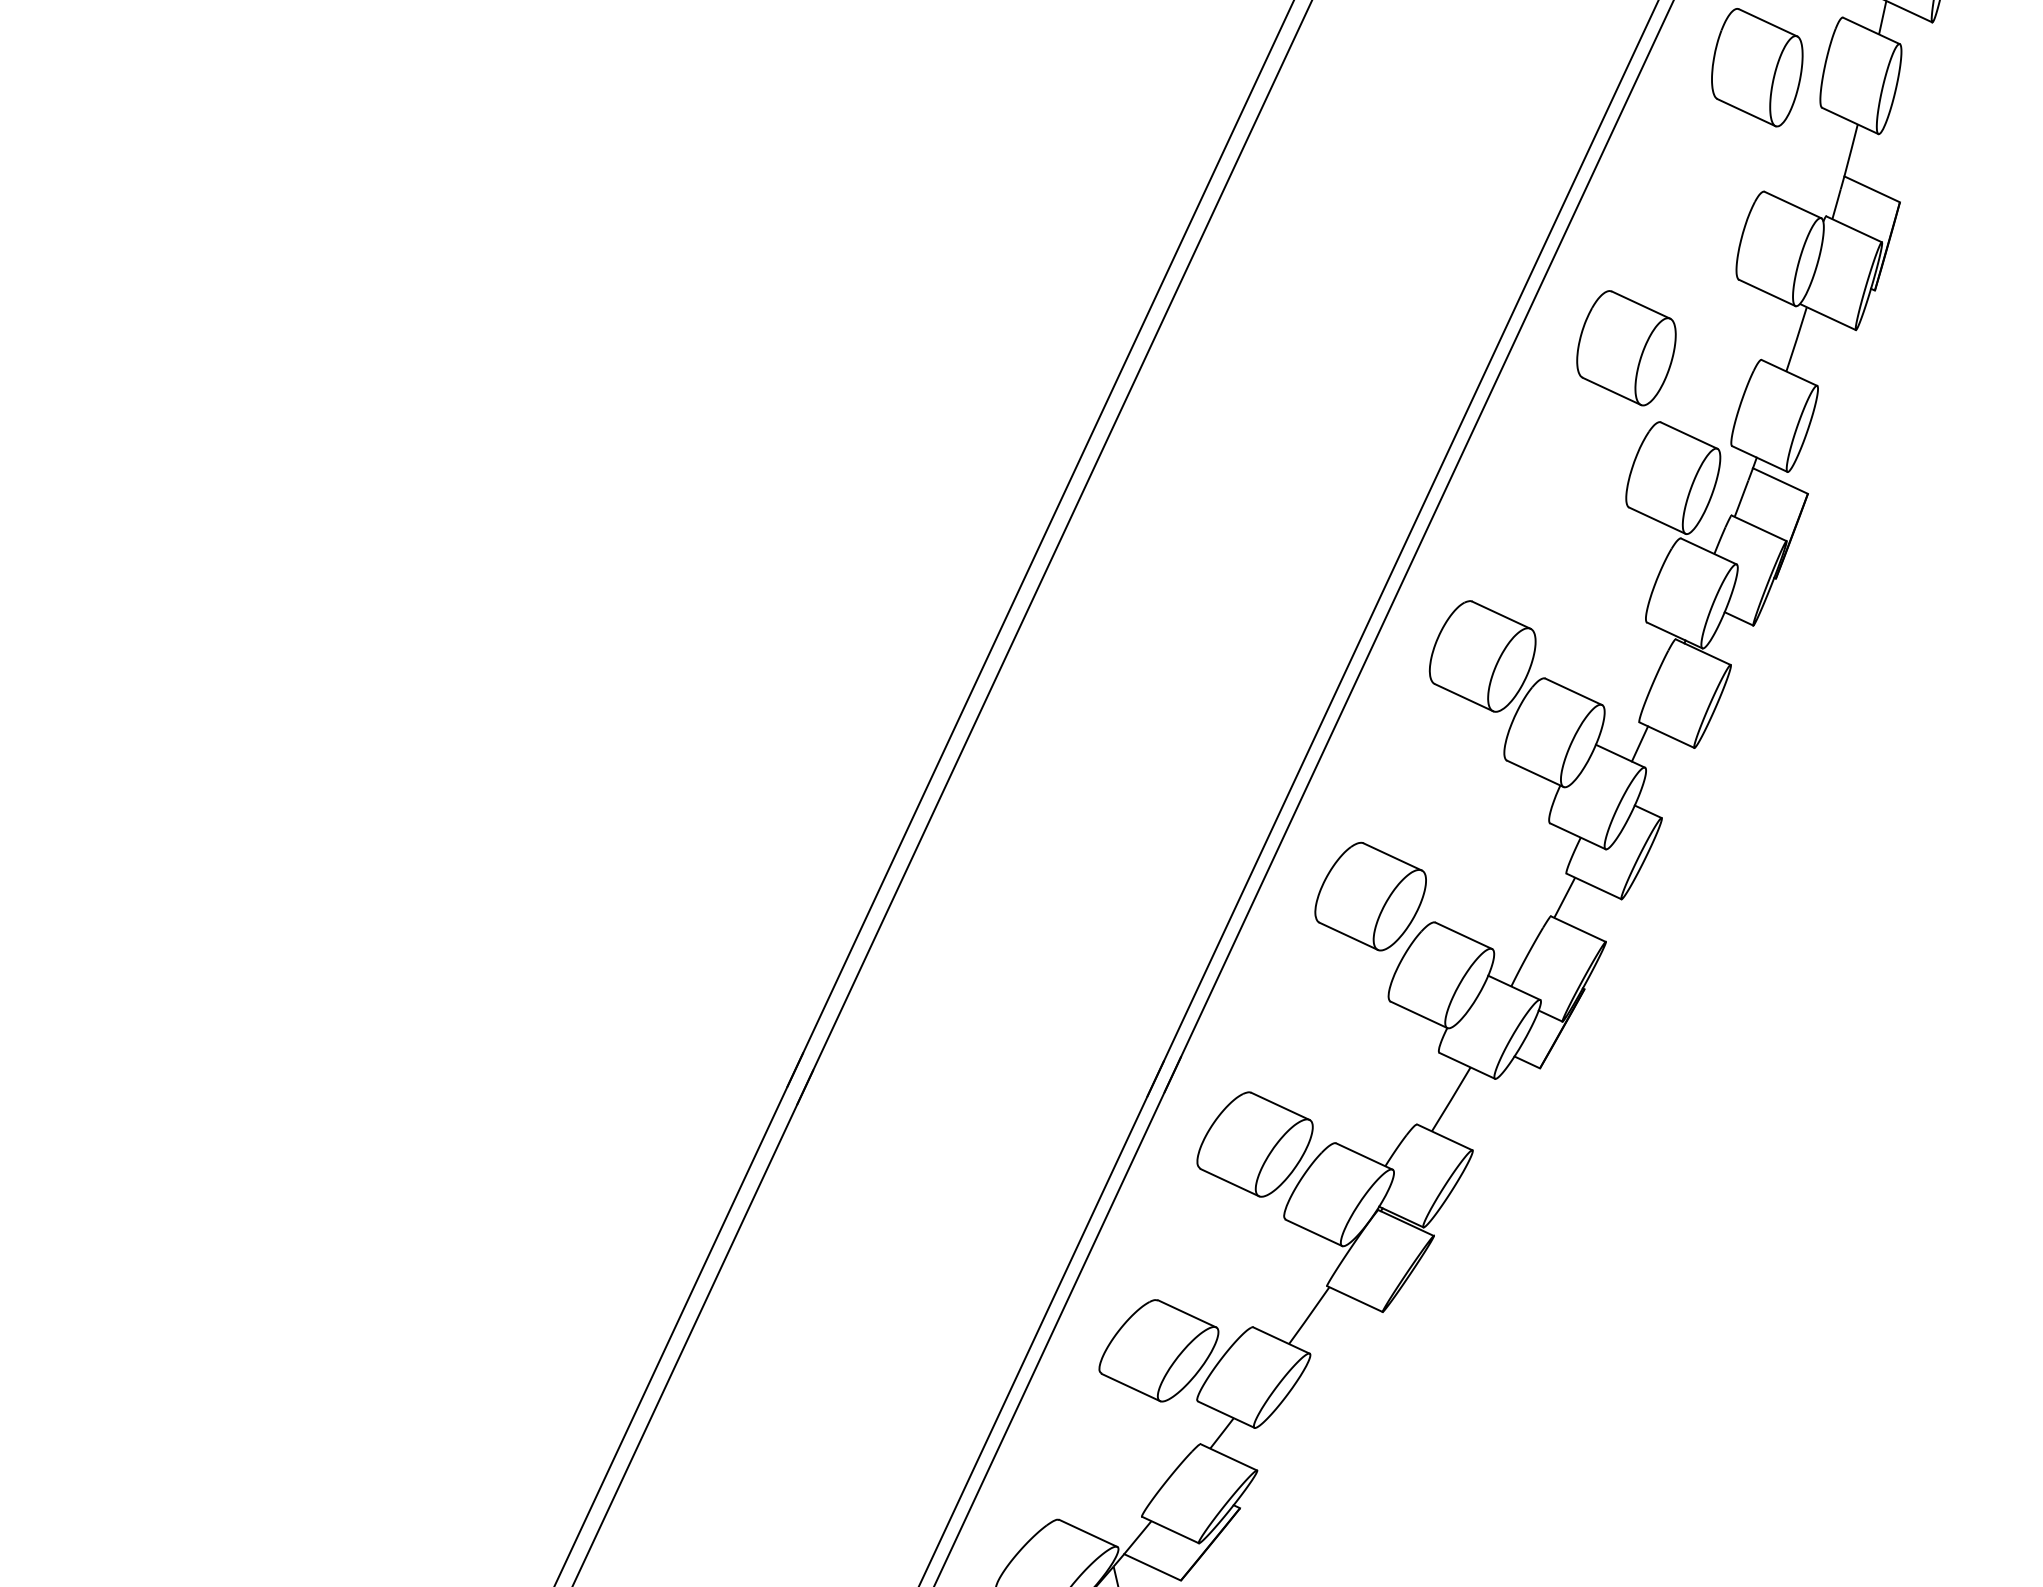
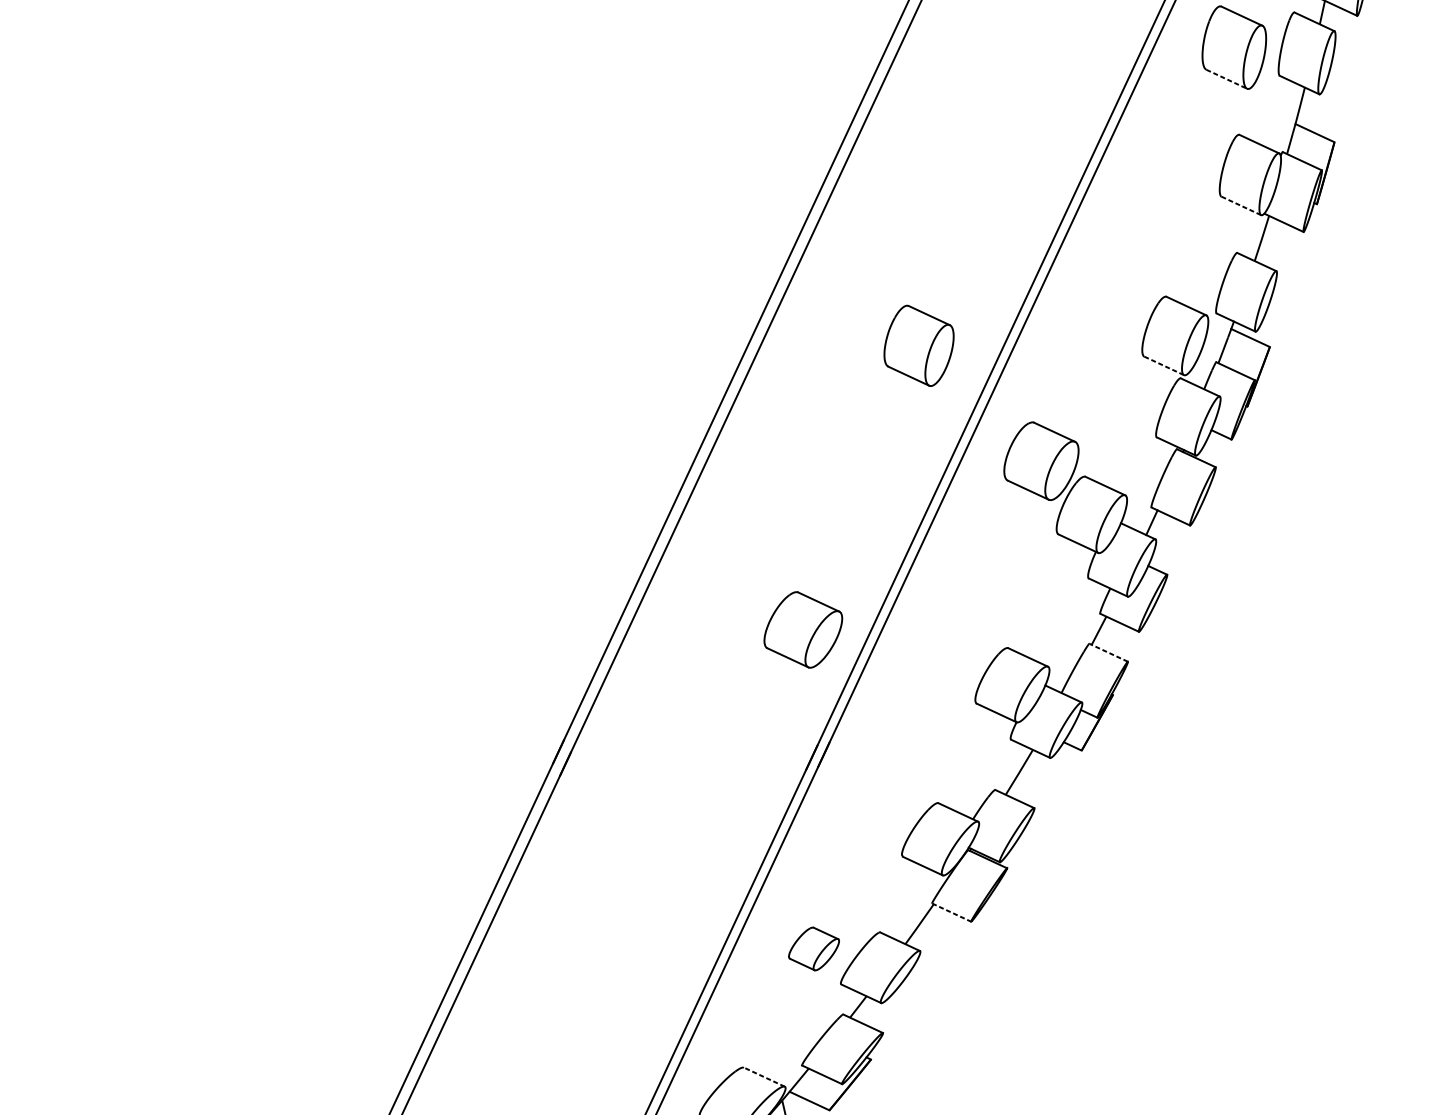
line: (1746, 112) -> (1226, 79), solid -> dashed
line: (1767, 293) -> (1241, 206), solid -> dashed
part: (1626, 348) -> (919, 346), moved
line: (1657, 520) -> (1164, 365), solid -> dashed
part: (1370, 896) -> (803, 629), moved
line: (1577, 928) -> (1108, 652), solid -> dashed
part: (1254, 1144) -> (881, 804), removed
line: (1354, 1299) -> (951, 912), solid -> dashed
part: (1158, 1350) -> (813, 948), size x0.6
line: (1087, 1533) -> (763, 1077), solid -> dashed

